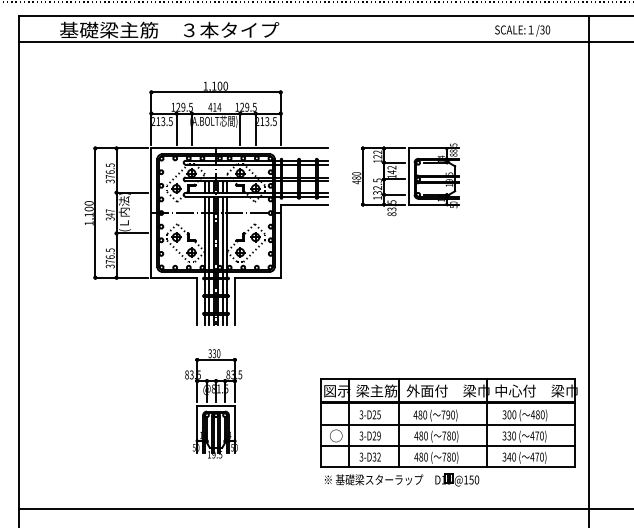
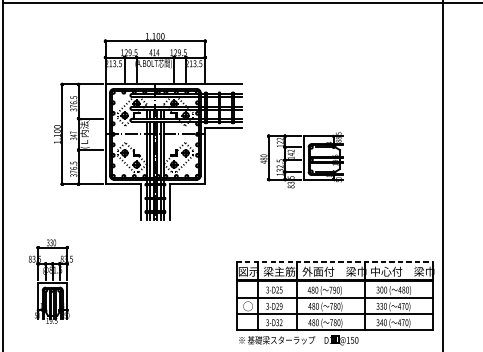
part: (405, 179) -> (301, 160), moved
line: (448, 378) -> (334, 262), solid -> dashed
part: (213, 403) -> (50, 281), moved

